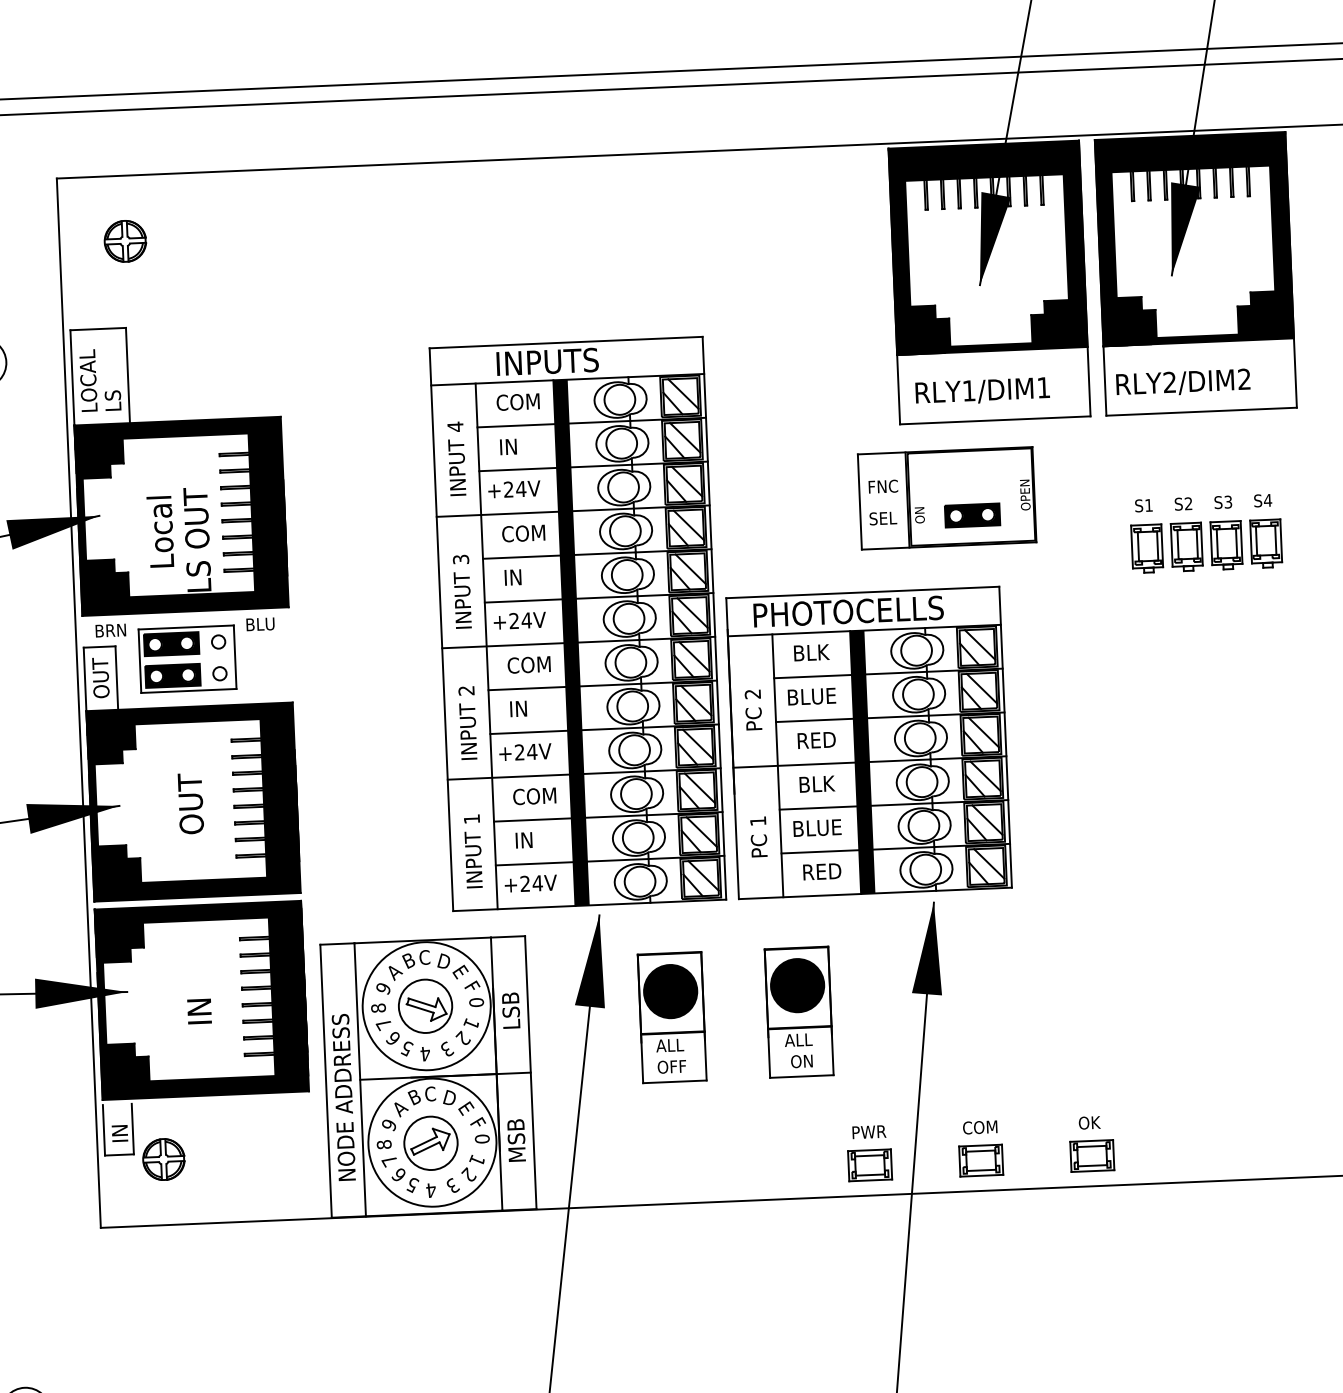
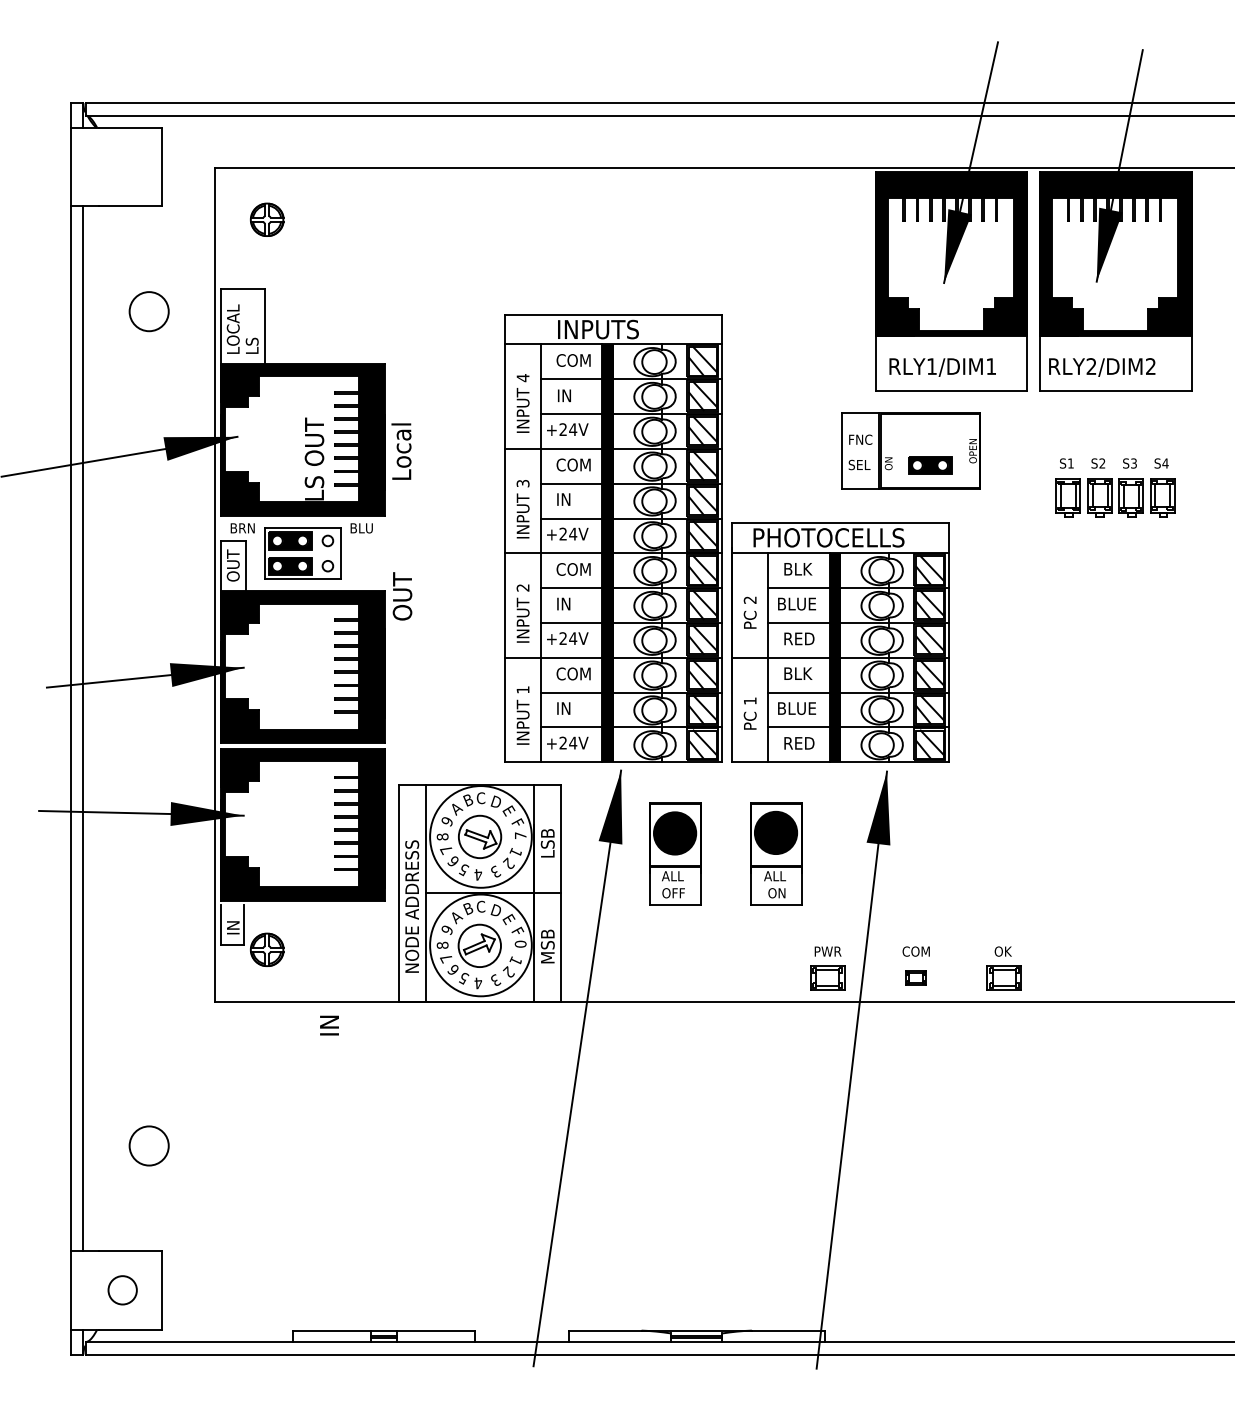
text: (160, 531) -> (401, 451), moved
text: (190, 803) -> (402, 596), moved
text: (476, 1002) -> (520, 835), 0 -> 7
text: (199, 1011) -> (329, 1025), moved
part: (980, 1160) -> (915, 977), size x0.6

